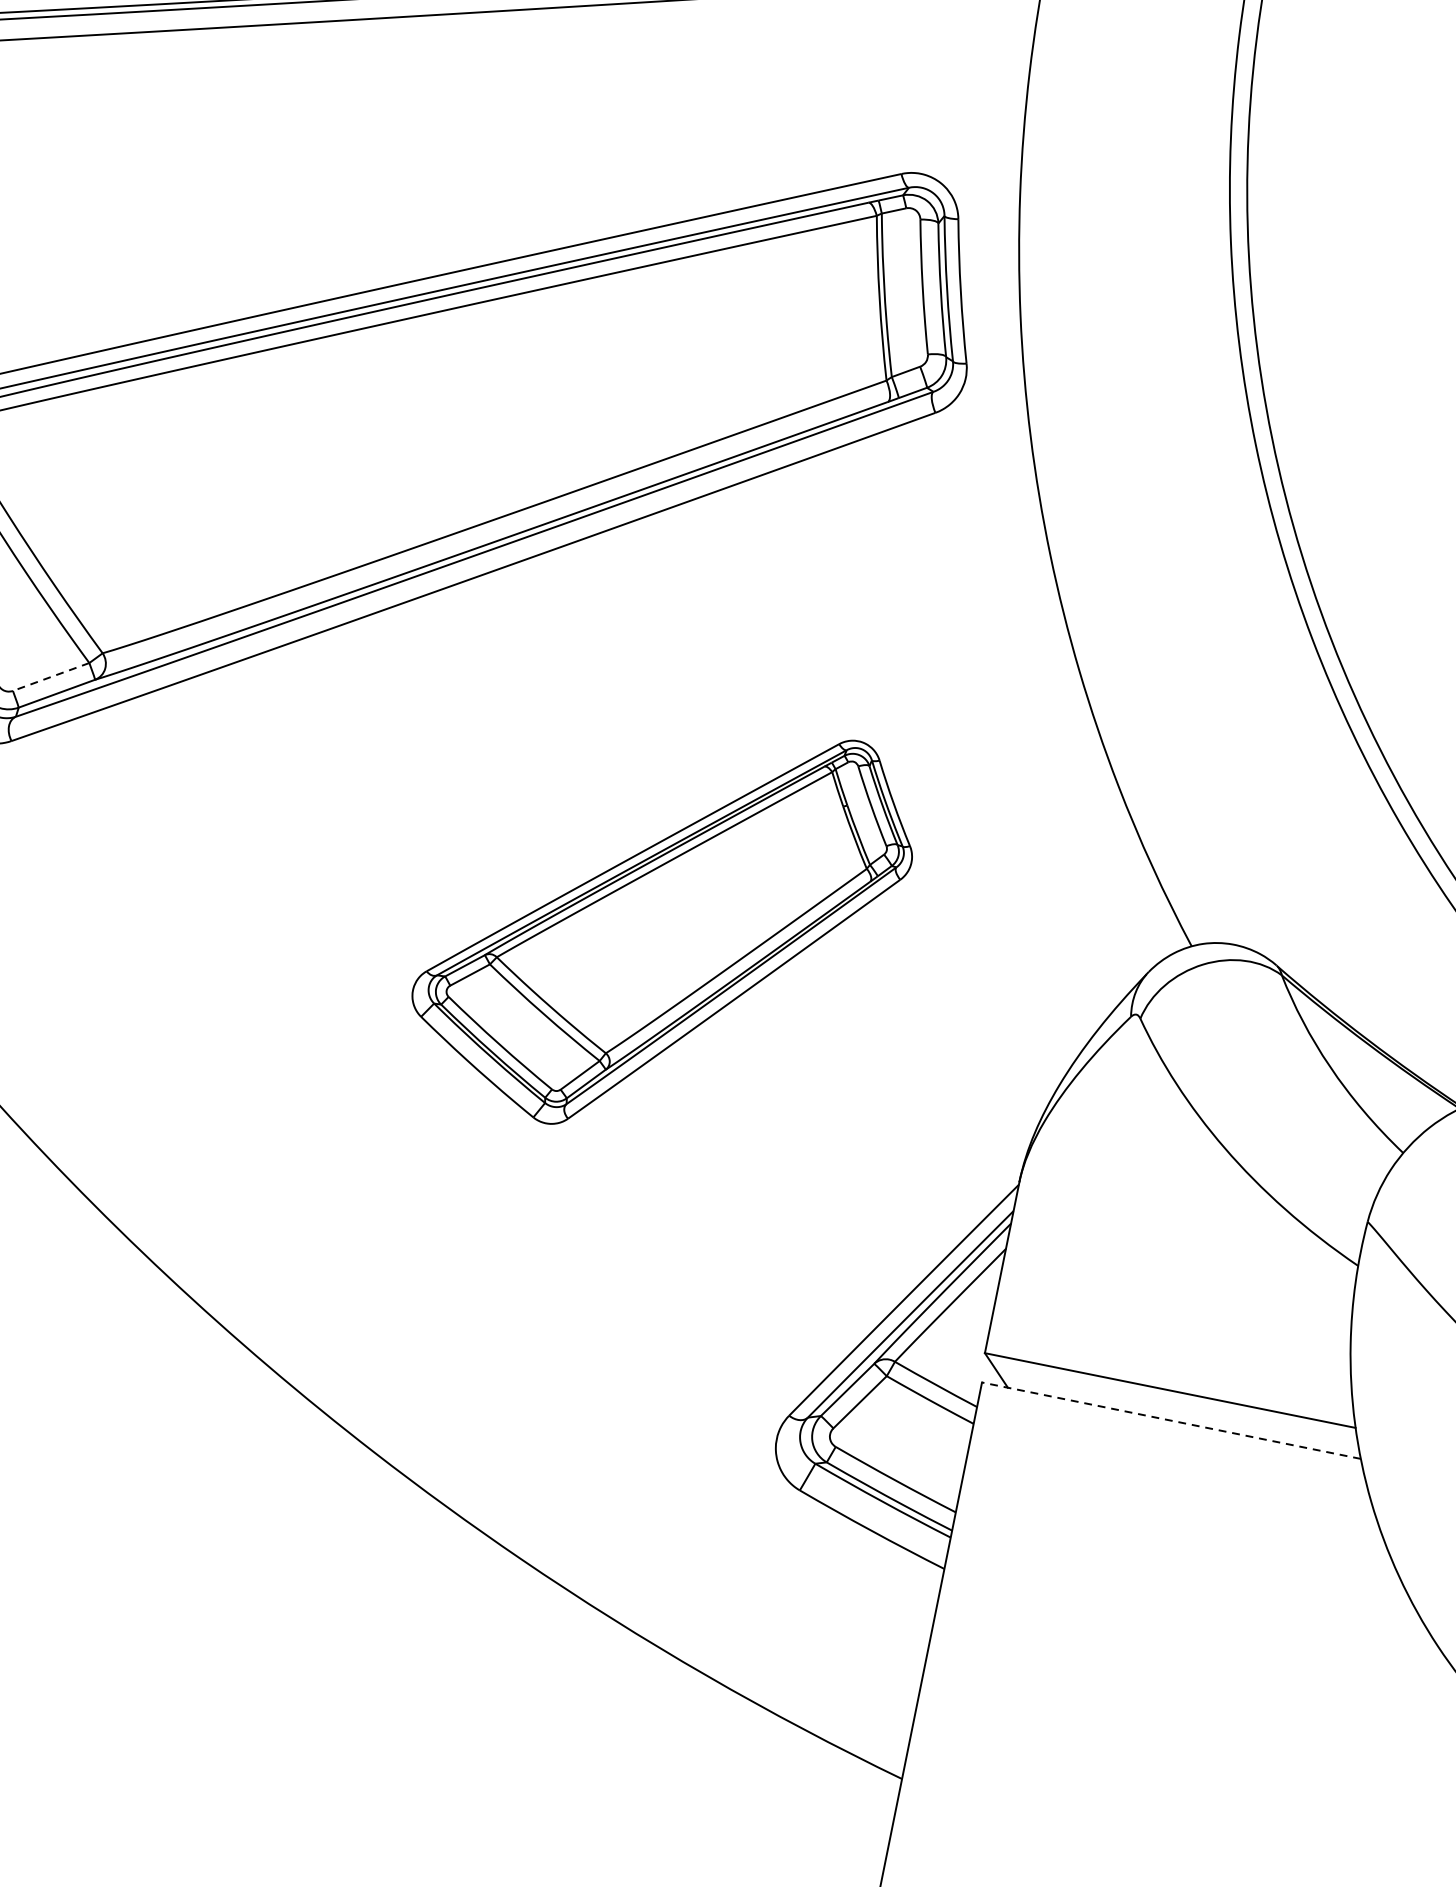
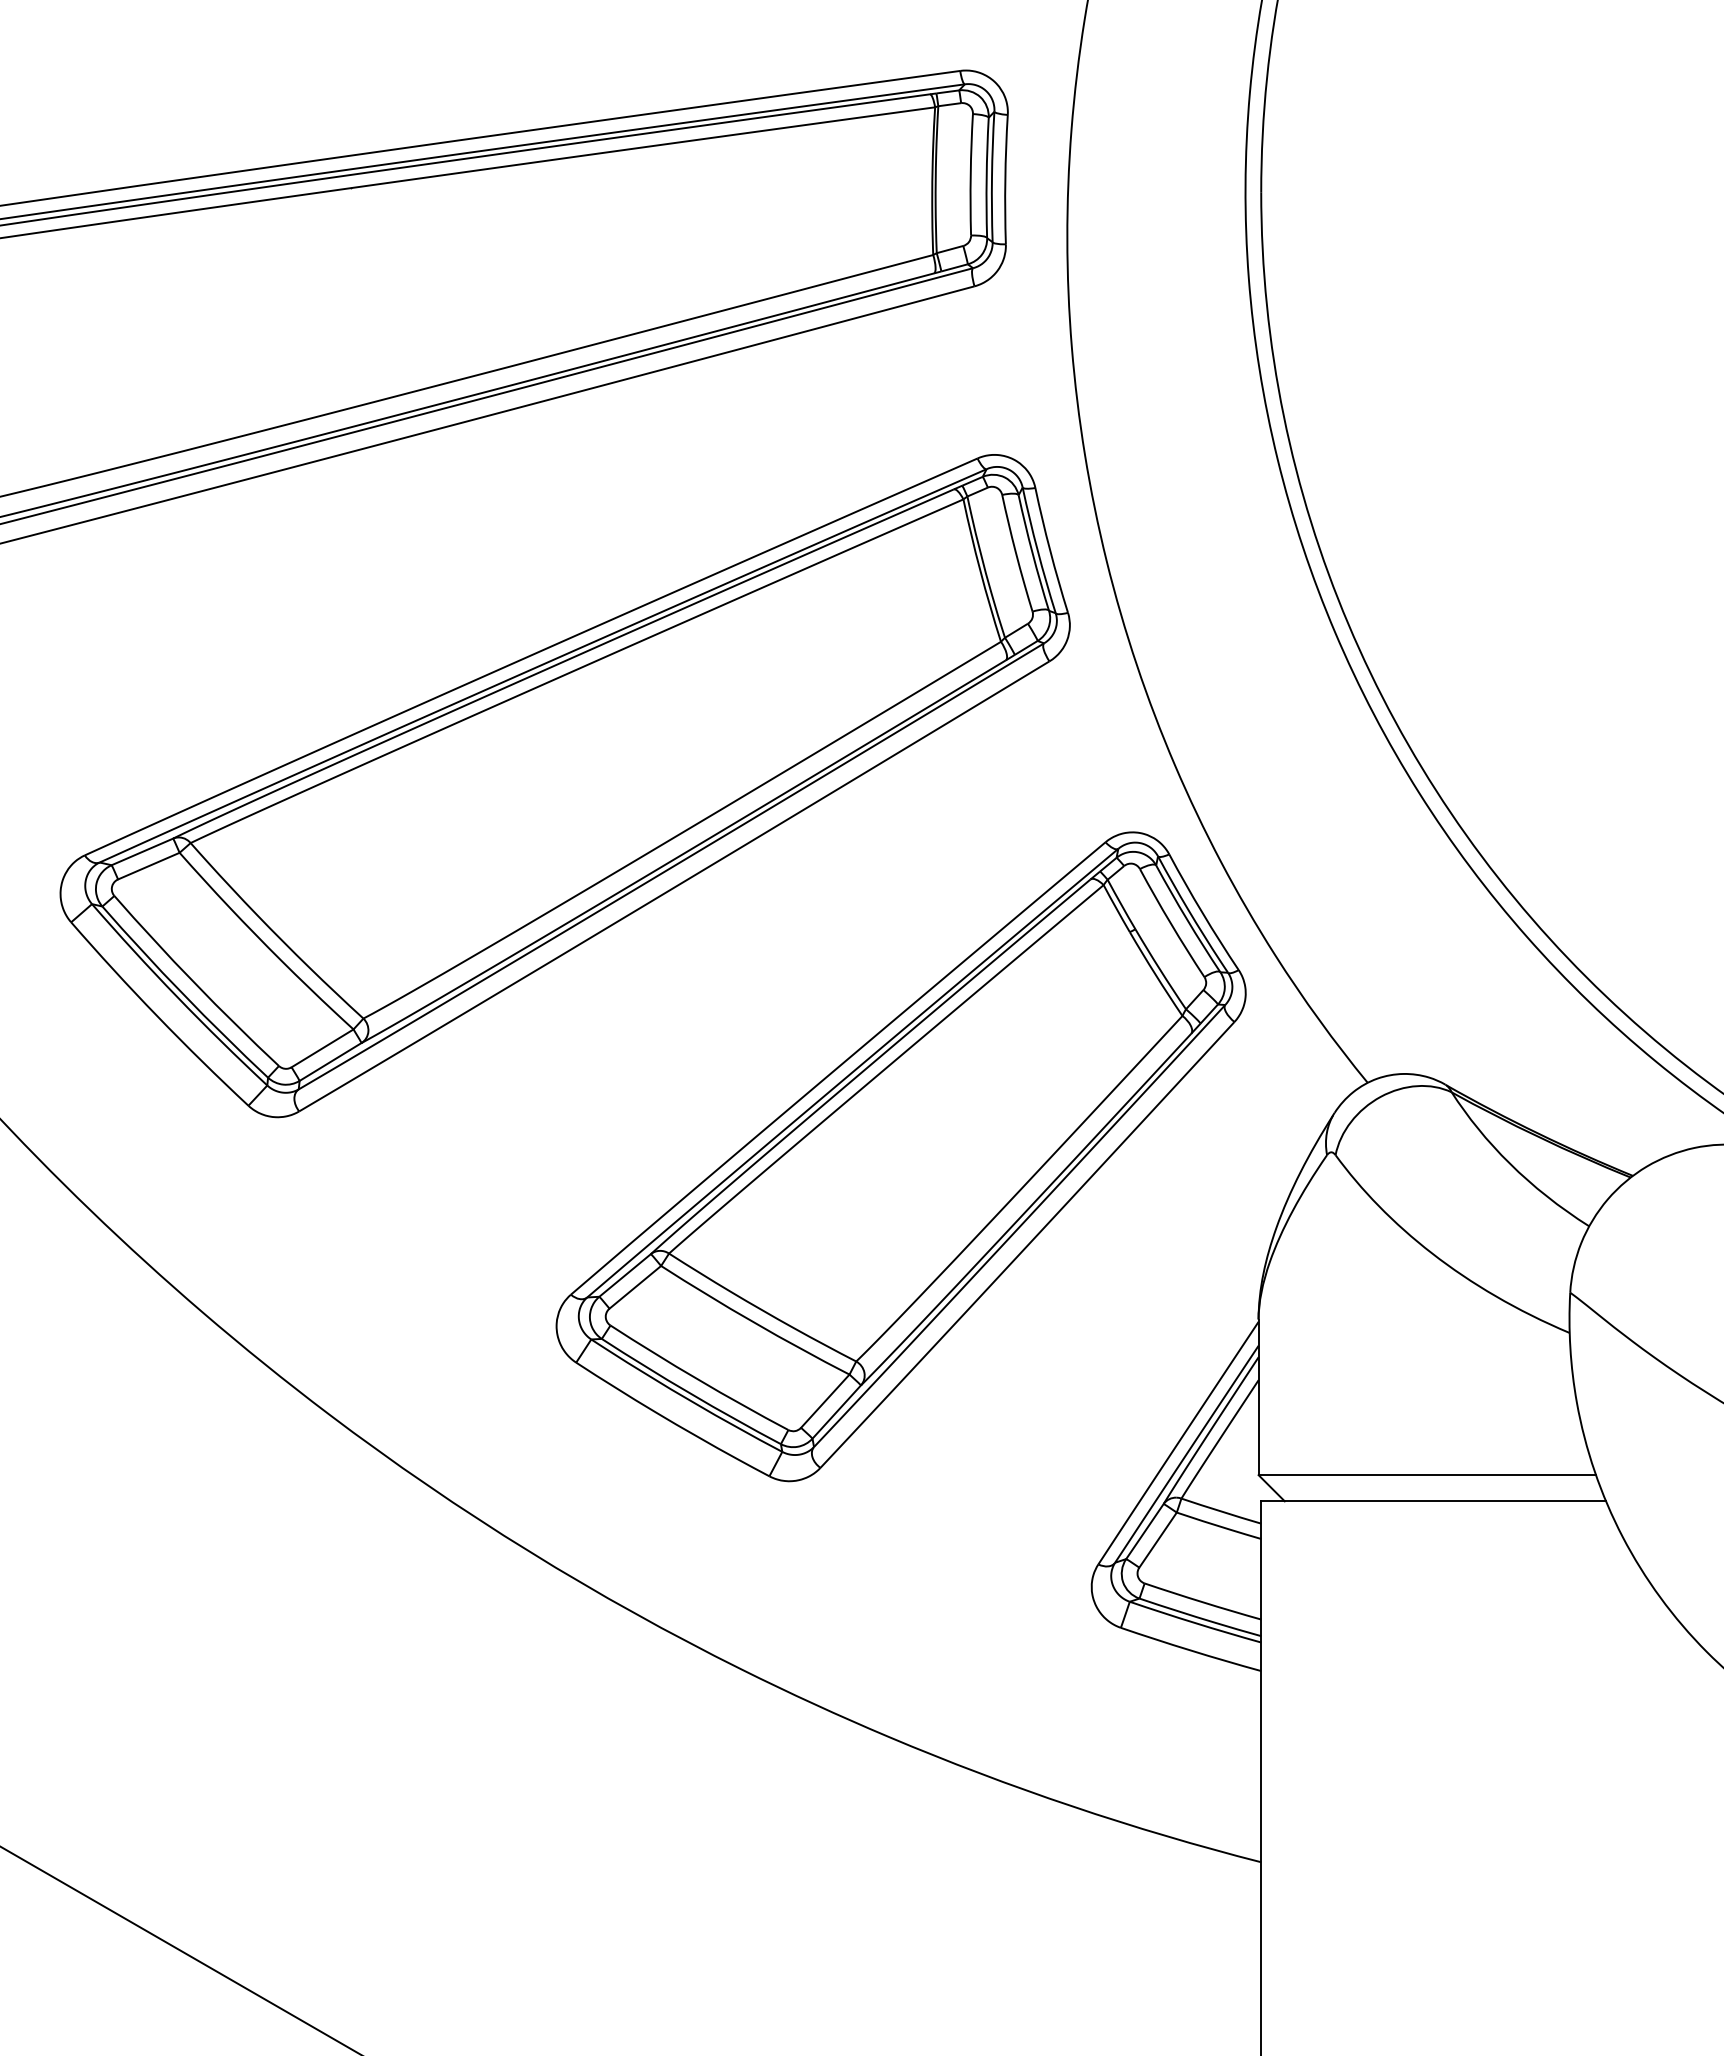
line: (51, 677) -> (322, 1048), dashed -> solid
part: (662, 923) -> (900, 1156), size x1.67
line: (1171, 1420) -> (1433, 1501), dashed -> solid

